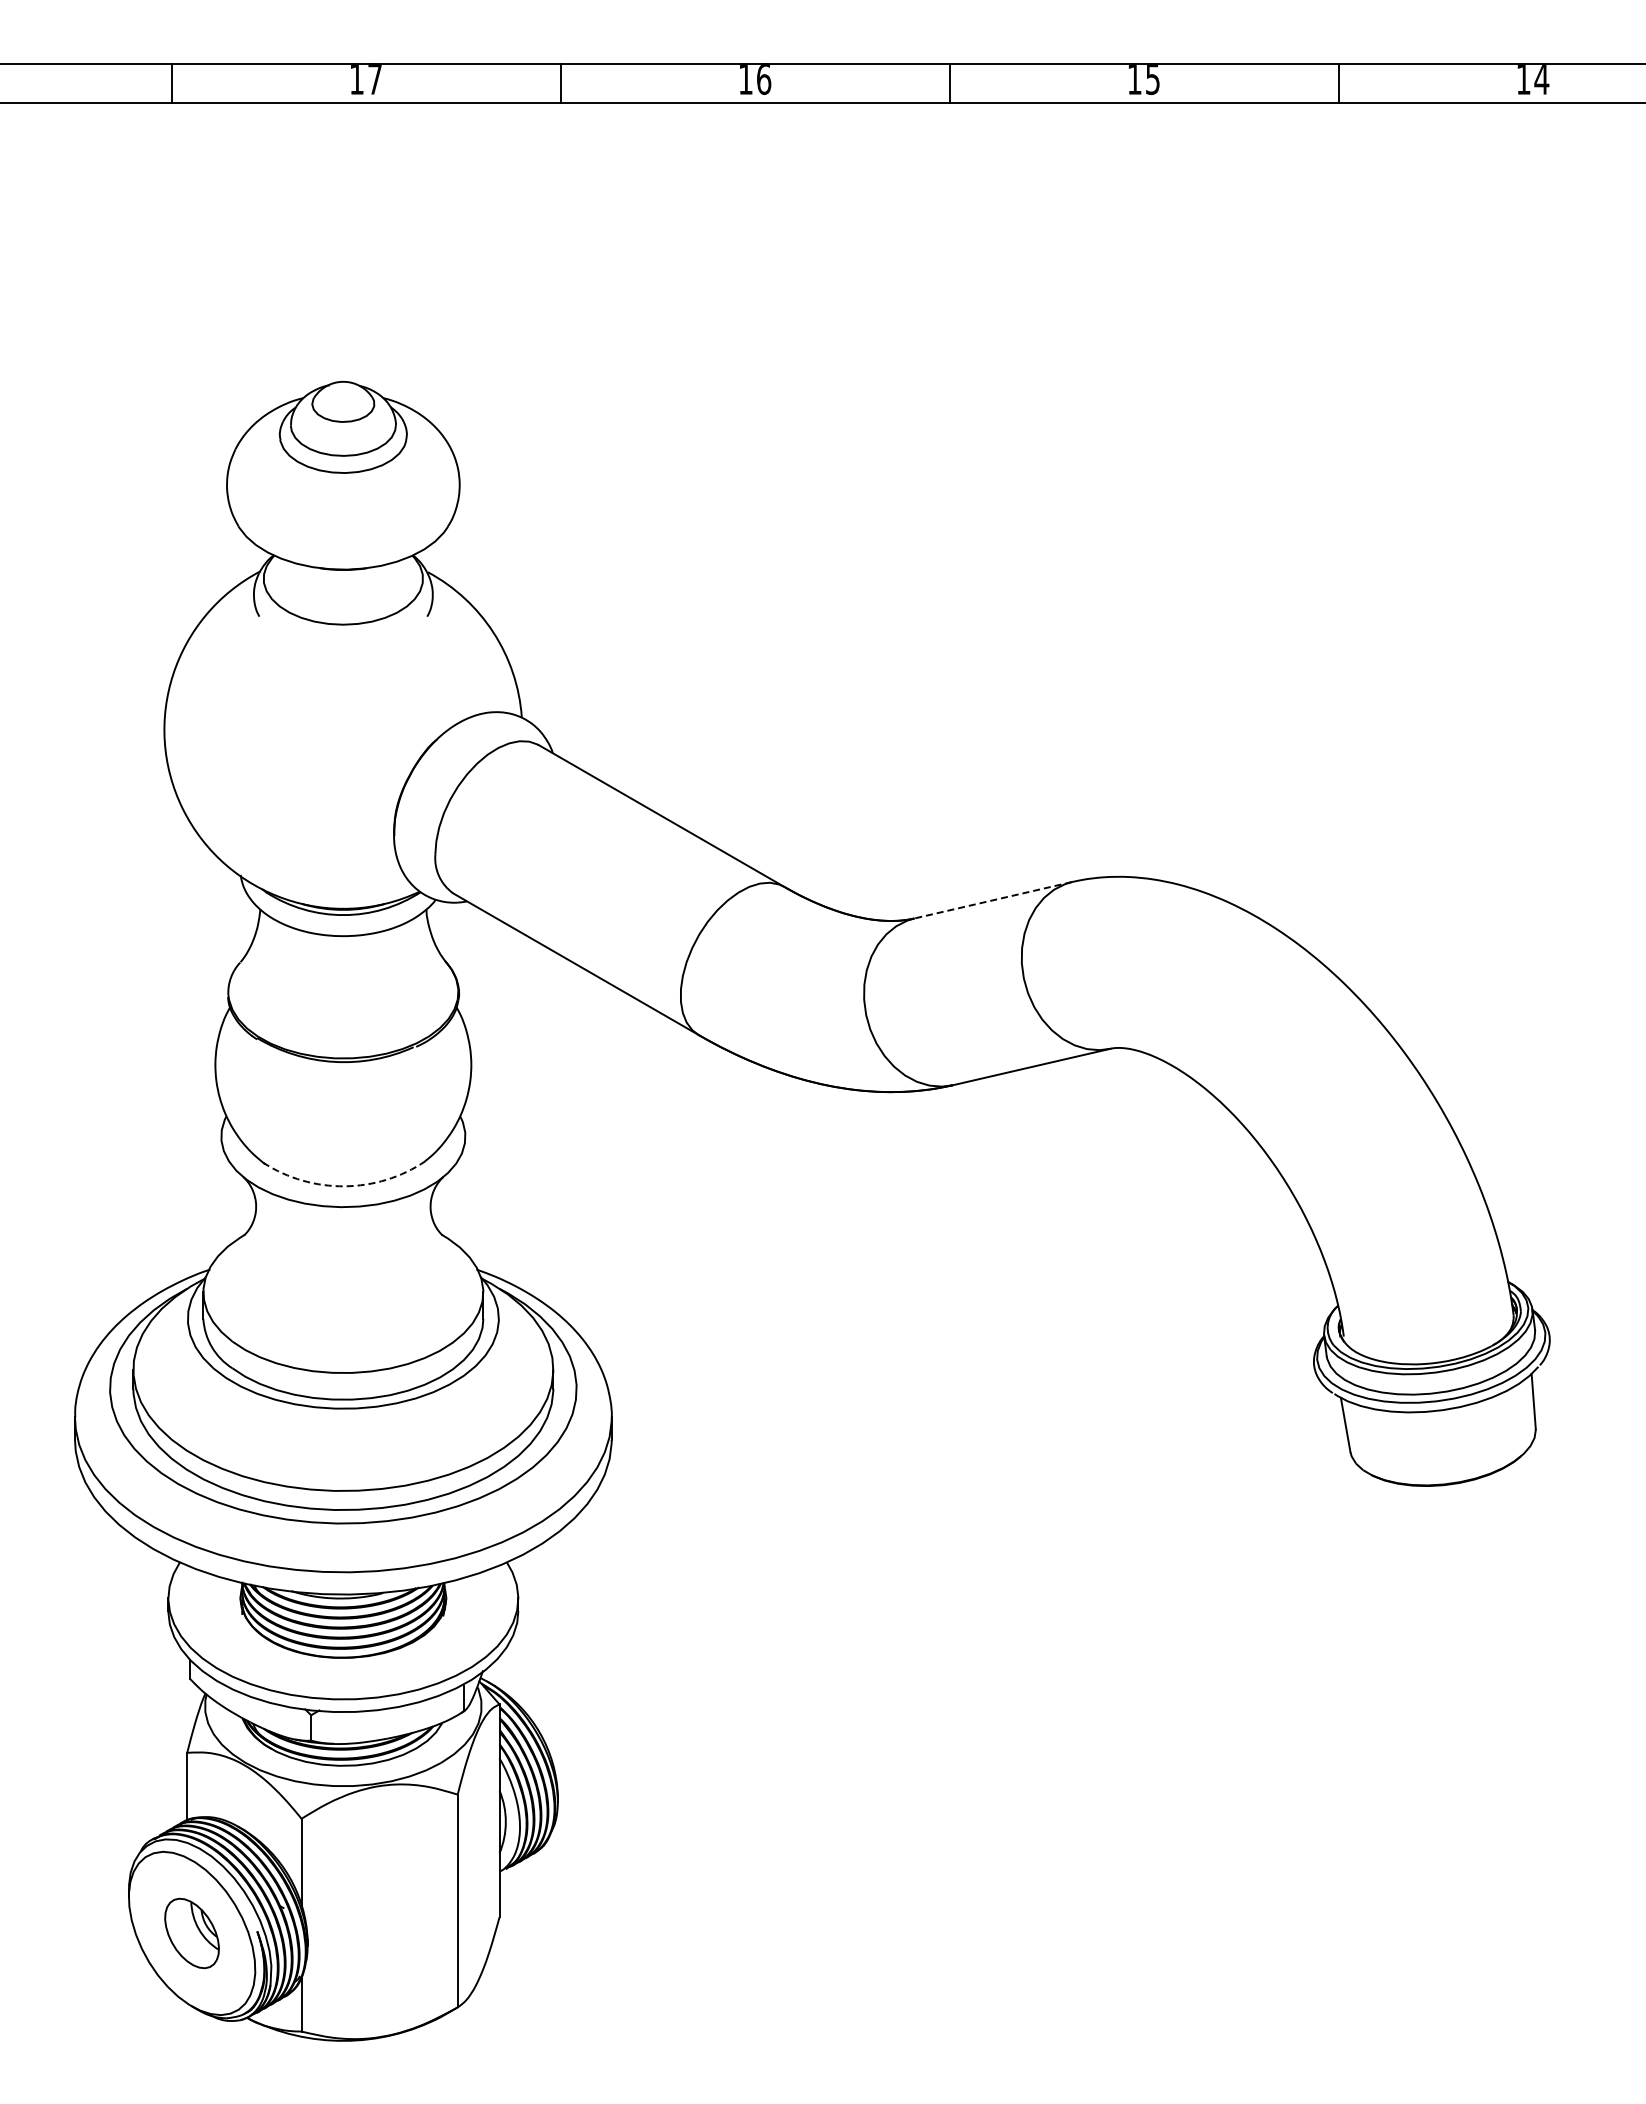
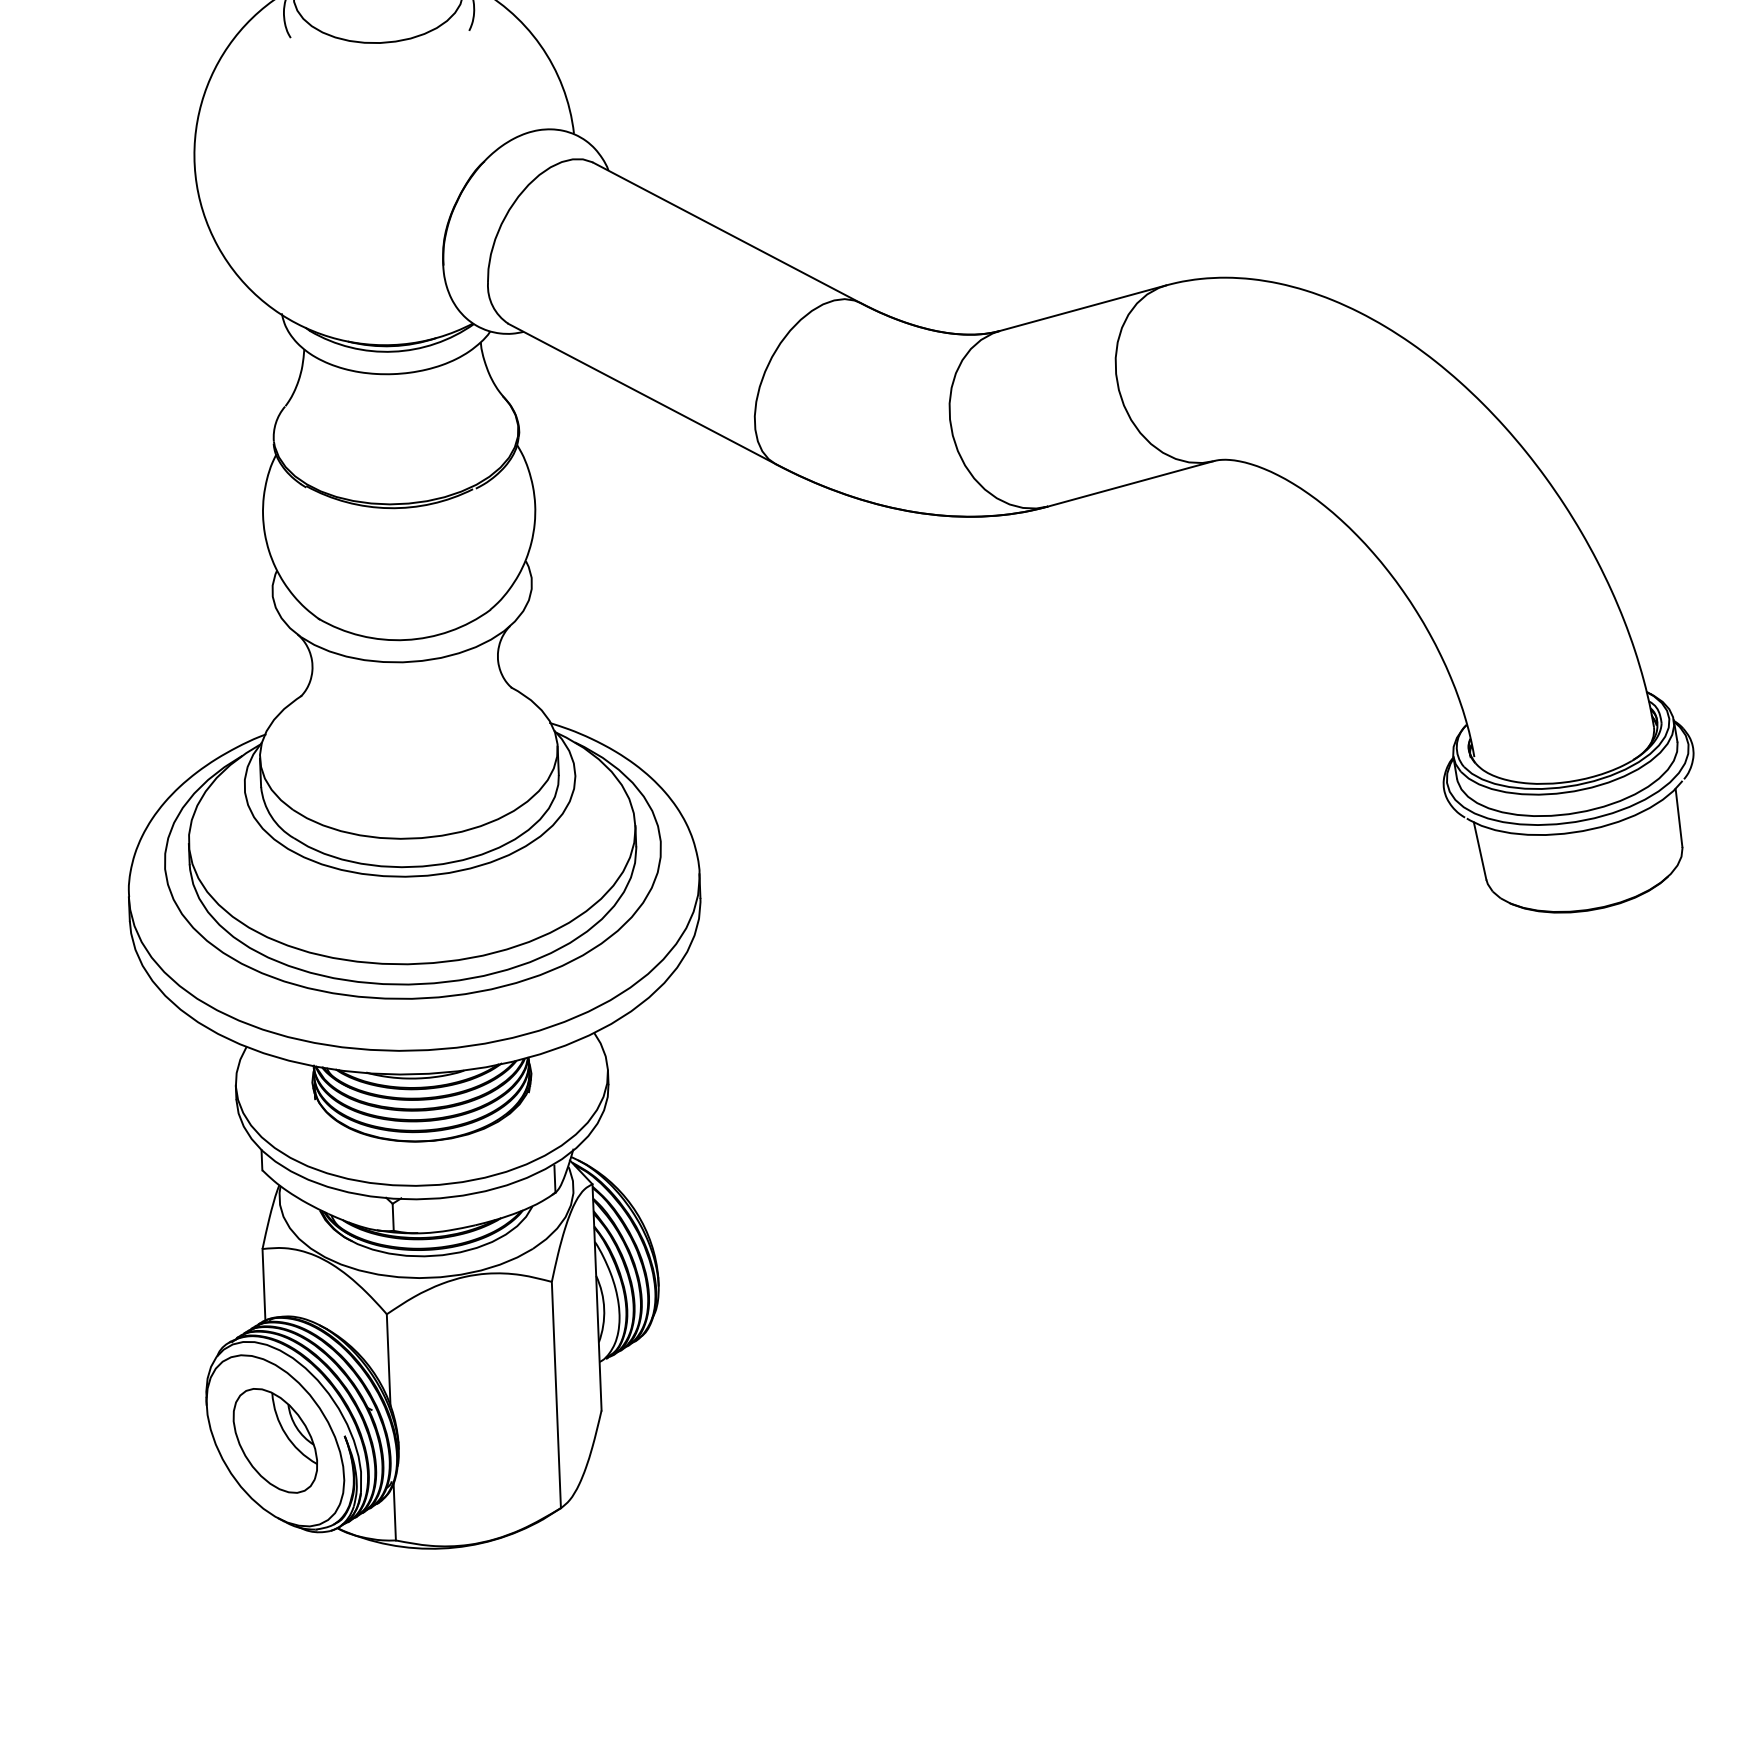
line: (993, 900) -> (1083, 308), dashed -> solid
arc: (344, 1186) -> (405, 640), dashed -> solid
part: (191, 1933) -> (274, 1440), size x1.43

